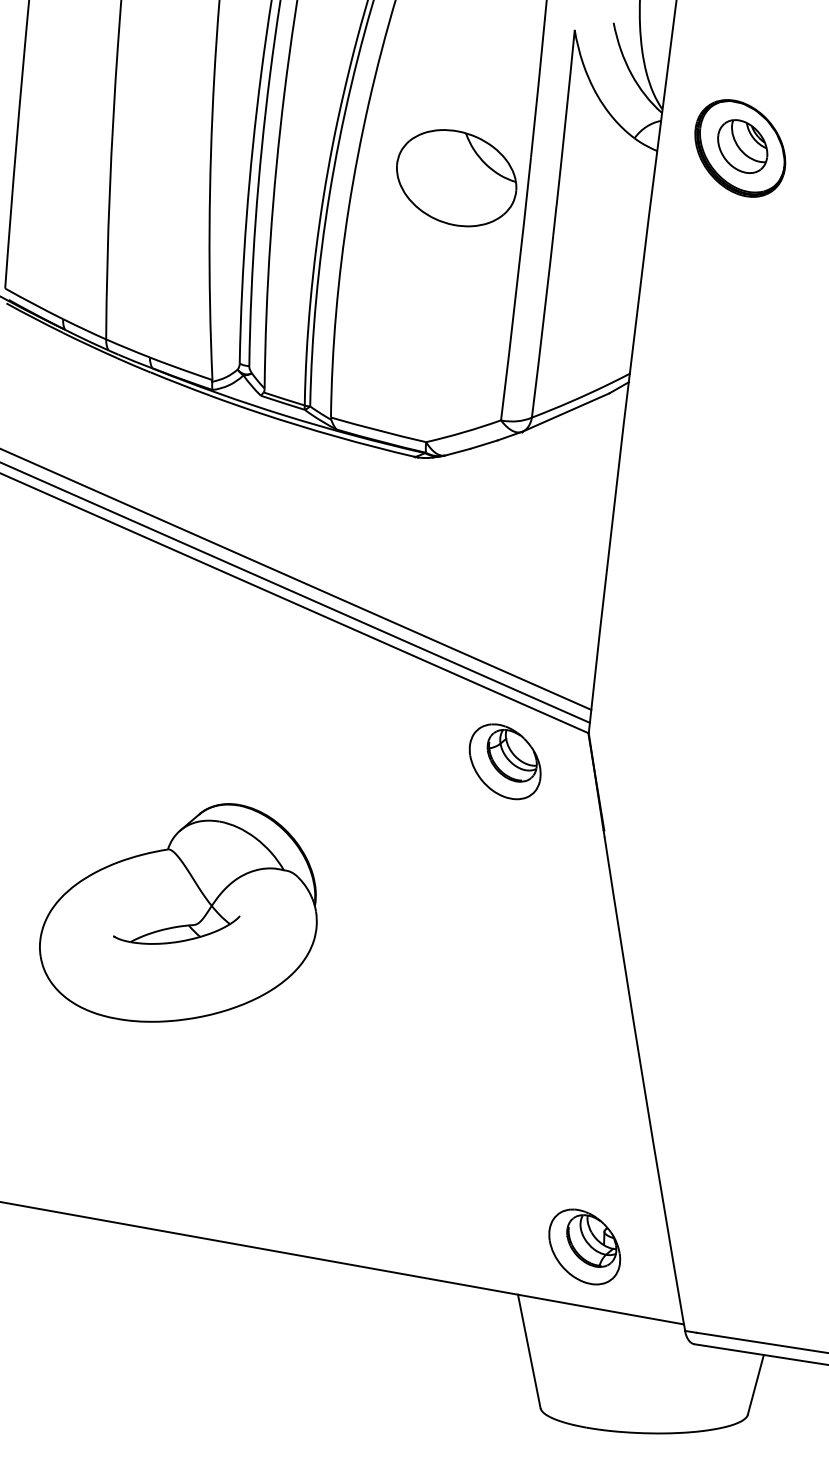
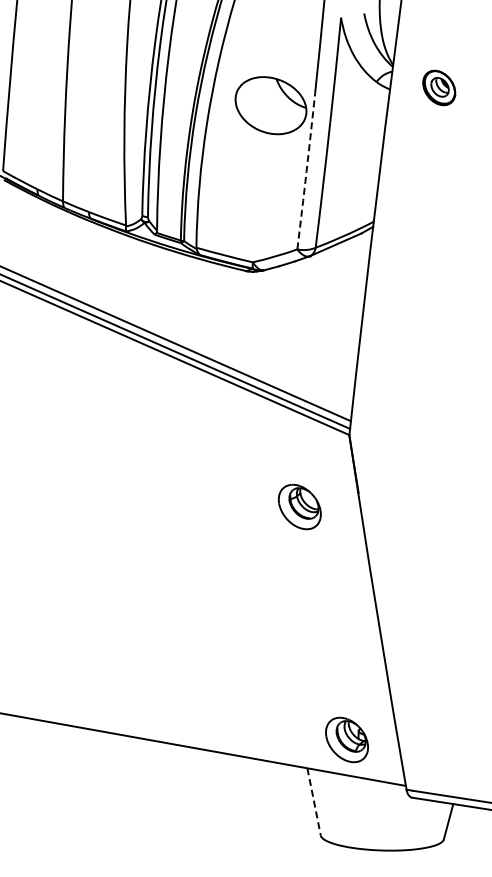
part: (738, 147) -> (438, 87), size x0.6
arc: (516, 289) -> (306, 171), solid -> dashed
part: (504, 762) -> (299, 507), moved
part: (177, 912) -> (105, 541), removed
line: (529, 1352) -> (314, 802), solid -> dashed

